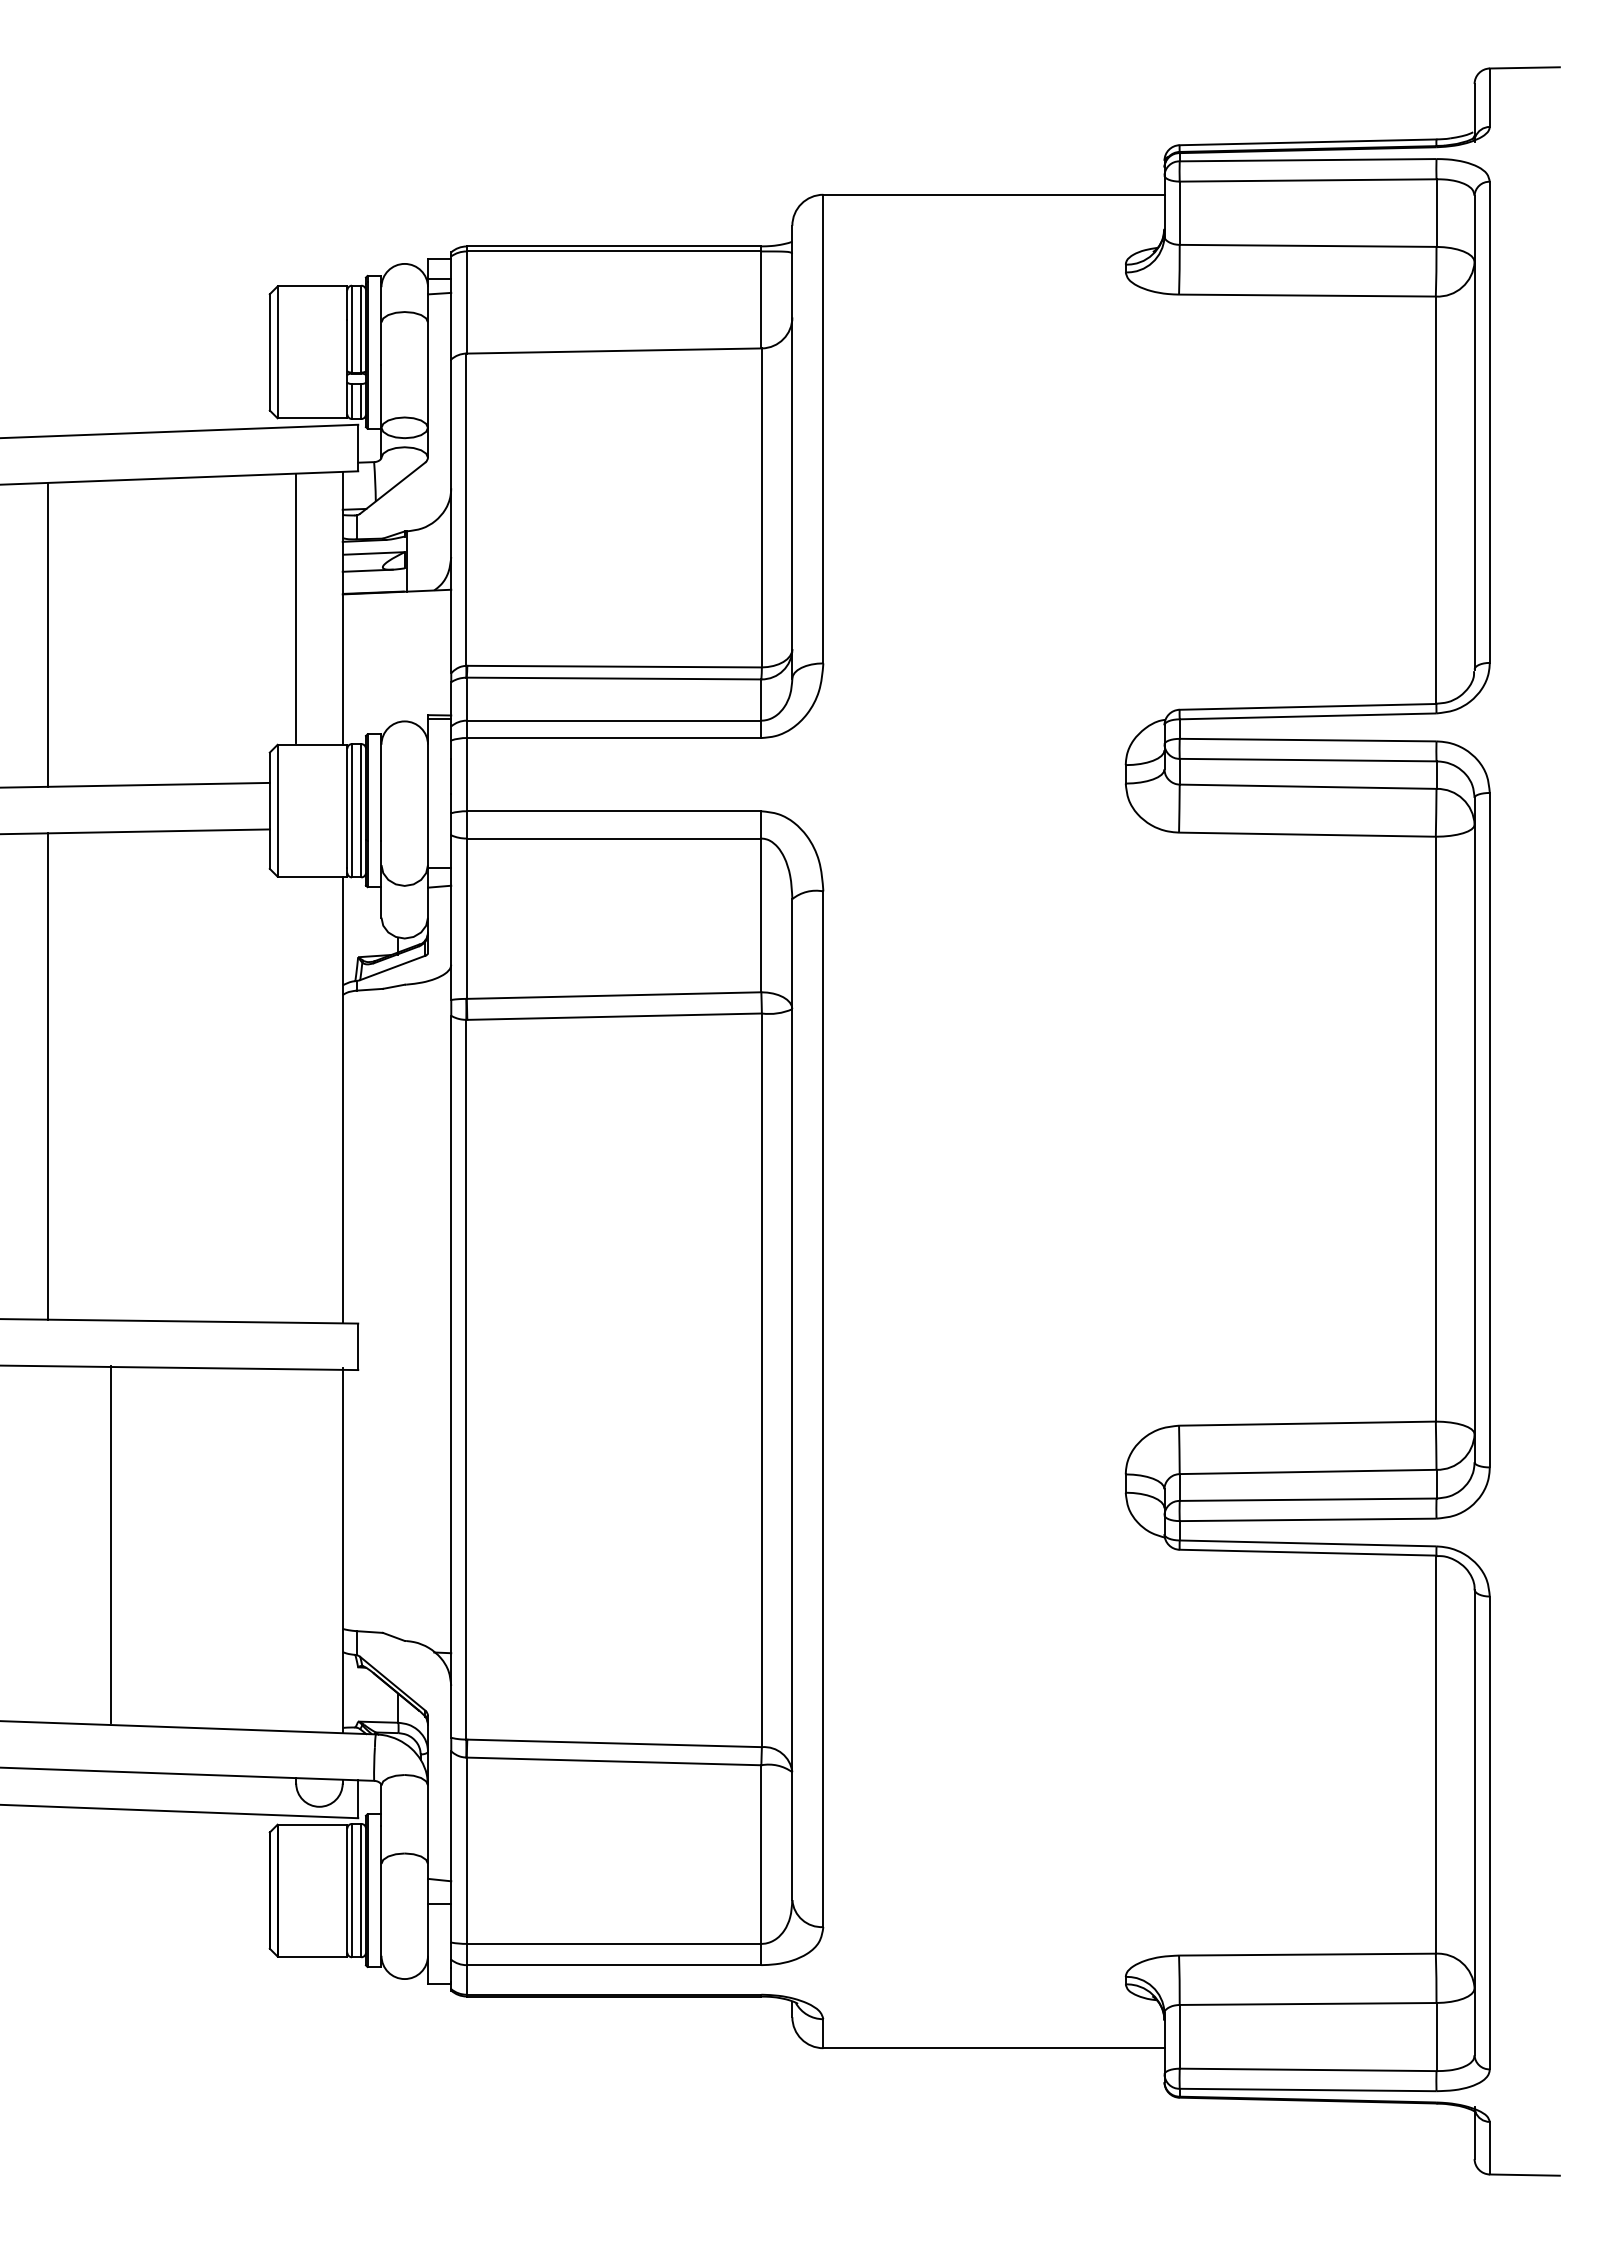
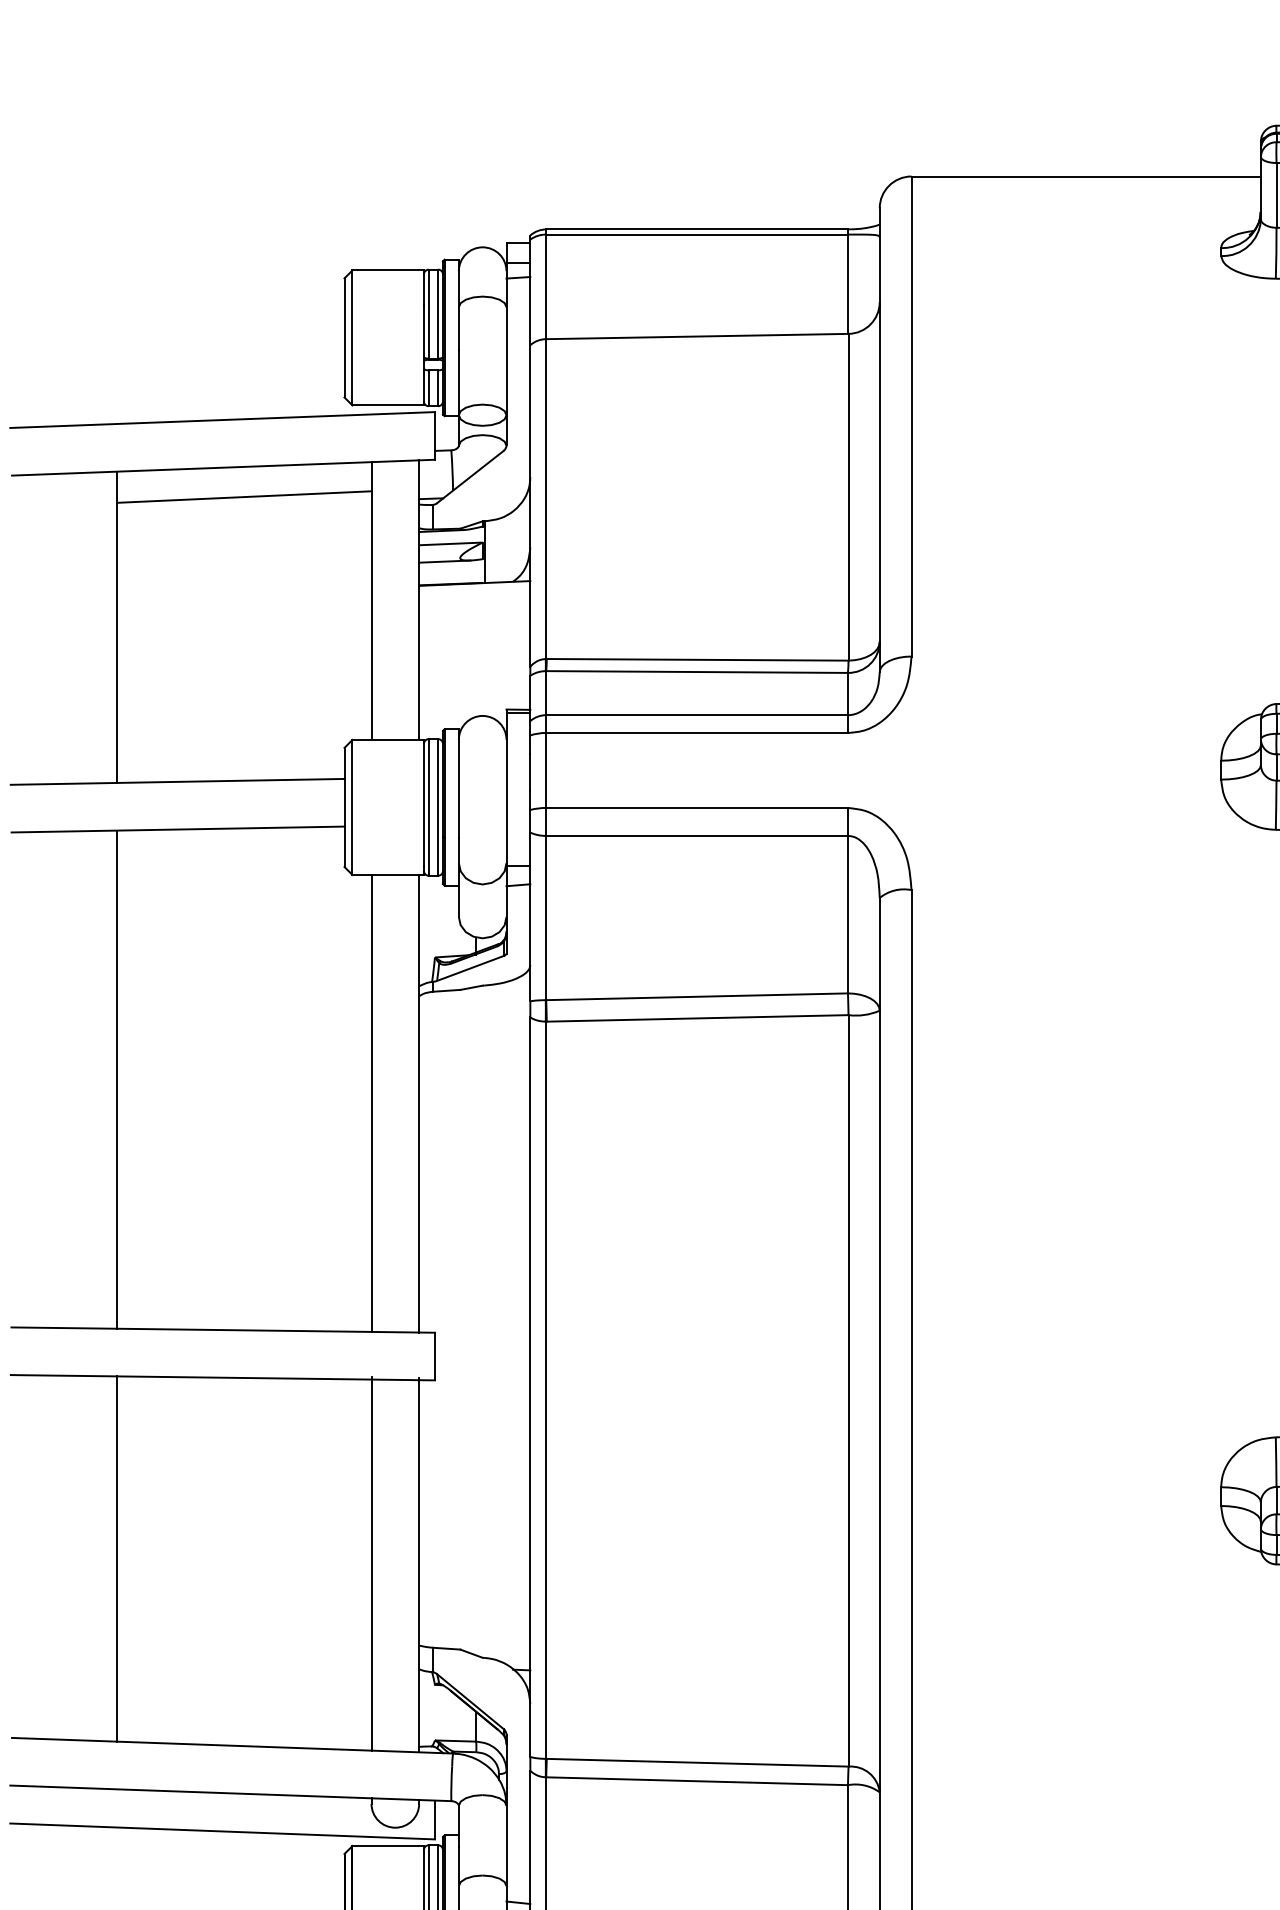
line: (172, 507) -> (244, 496), added
line: (296, 1099) -> (371, 1103), added
line: (111, 1544) -> (117, 1559), moved
line: (296, 1549) -> (371, 1564), added

